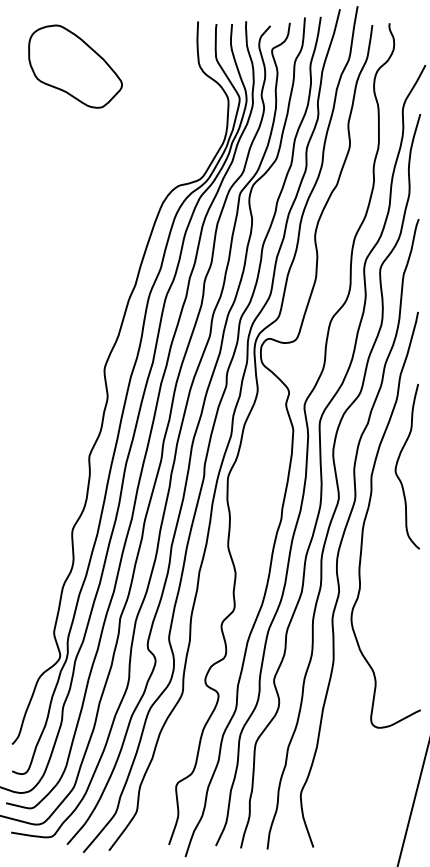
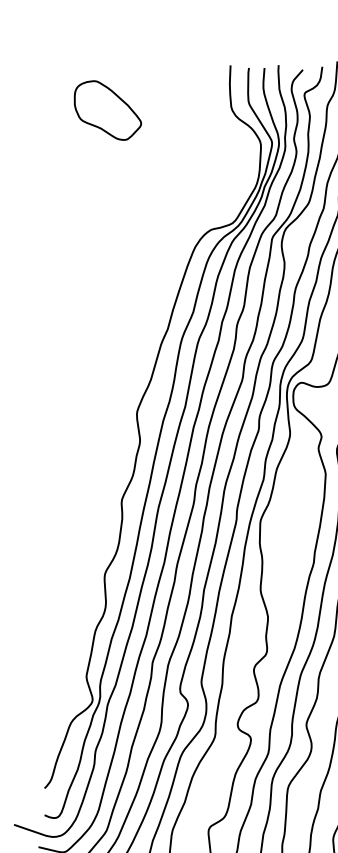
part: (75, 66) -> (107, 110), size x0.71

